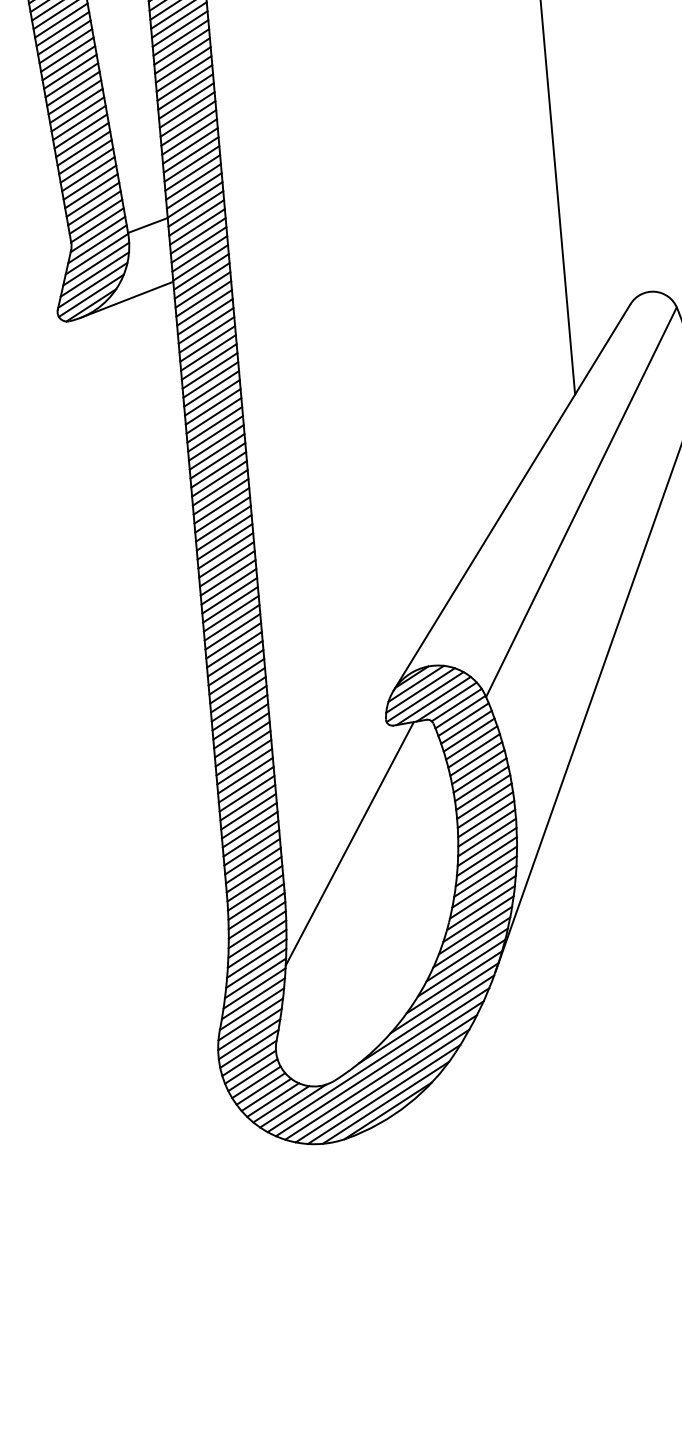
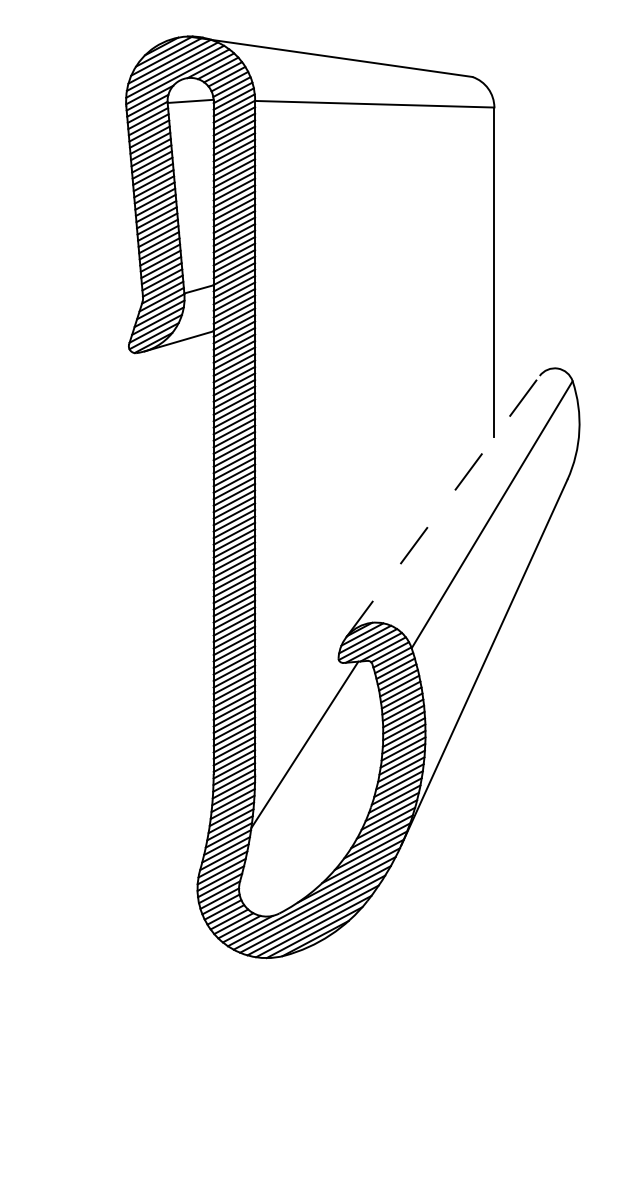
line: (511, 496) -> (442, 506), solid -> dashed

